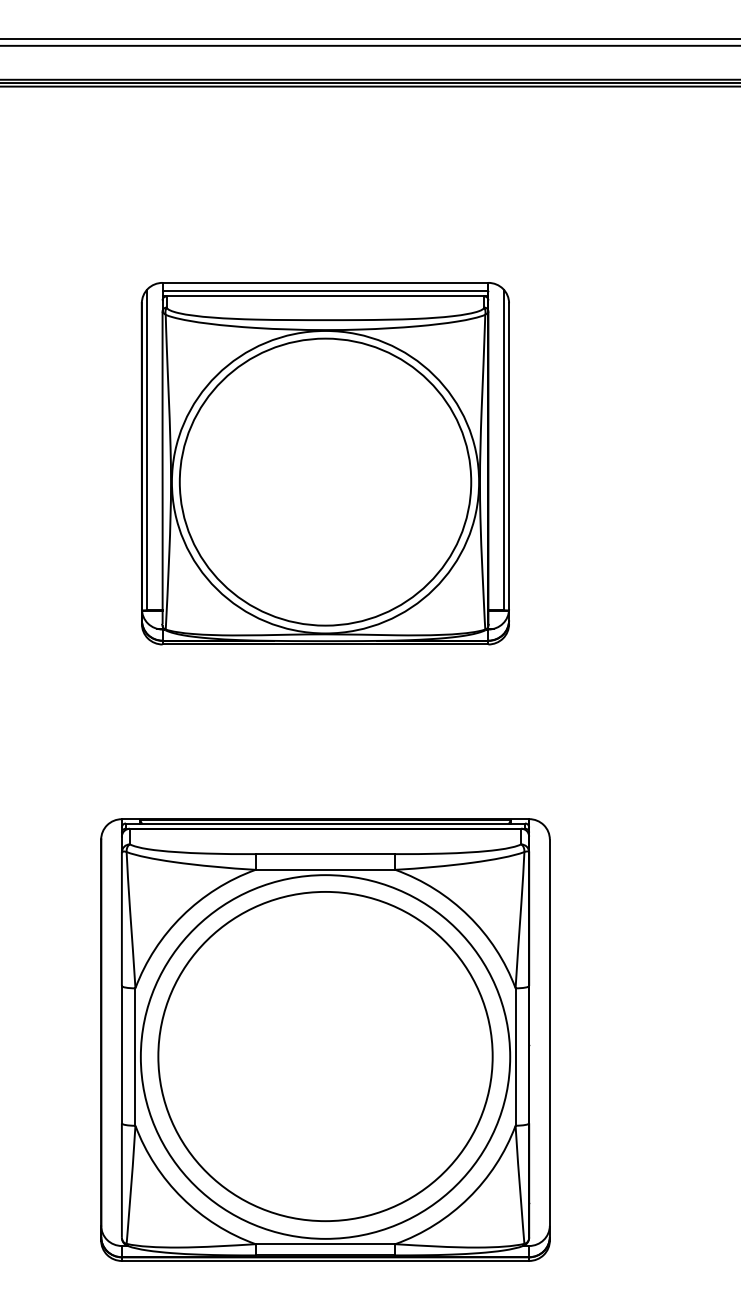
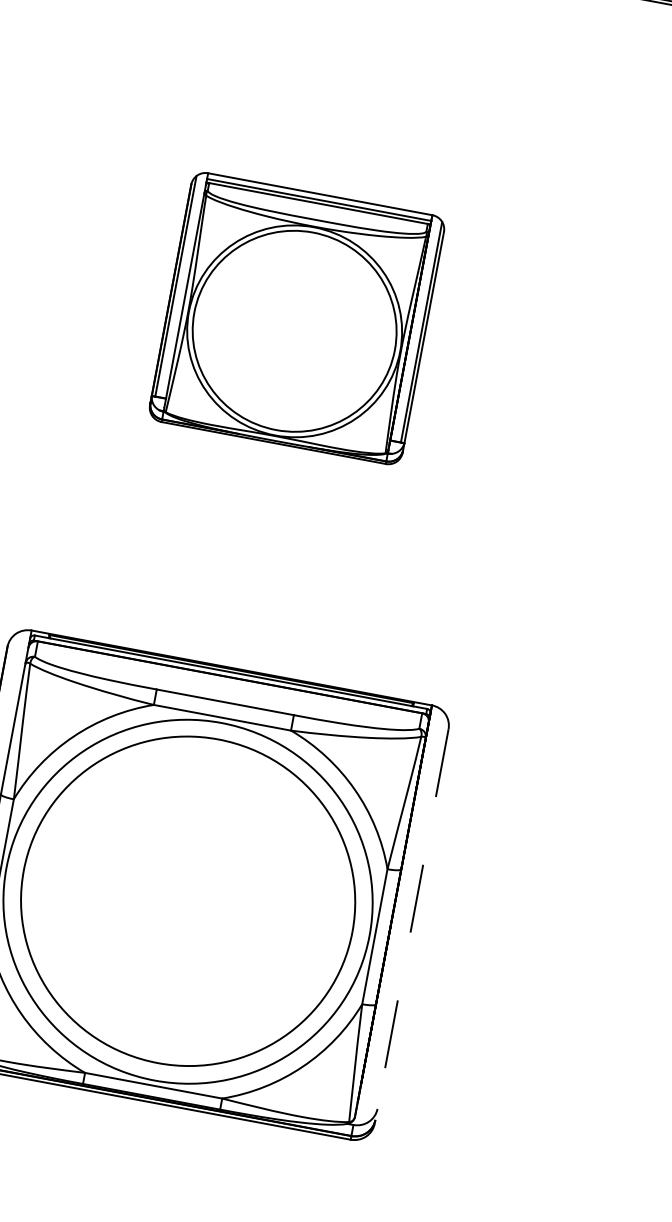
part: (324, 463) -> (296, 318), size x0.7
line: (549, 1040) -> (411, 926), solid -> dashed

